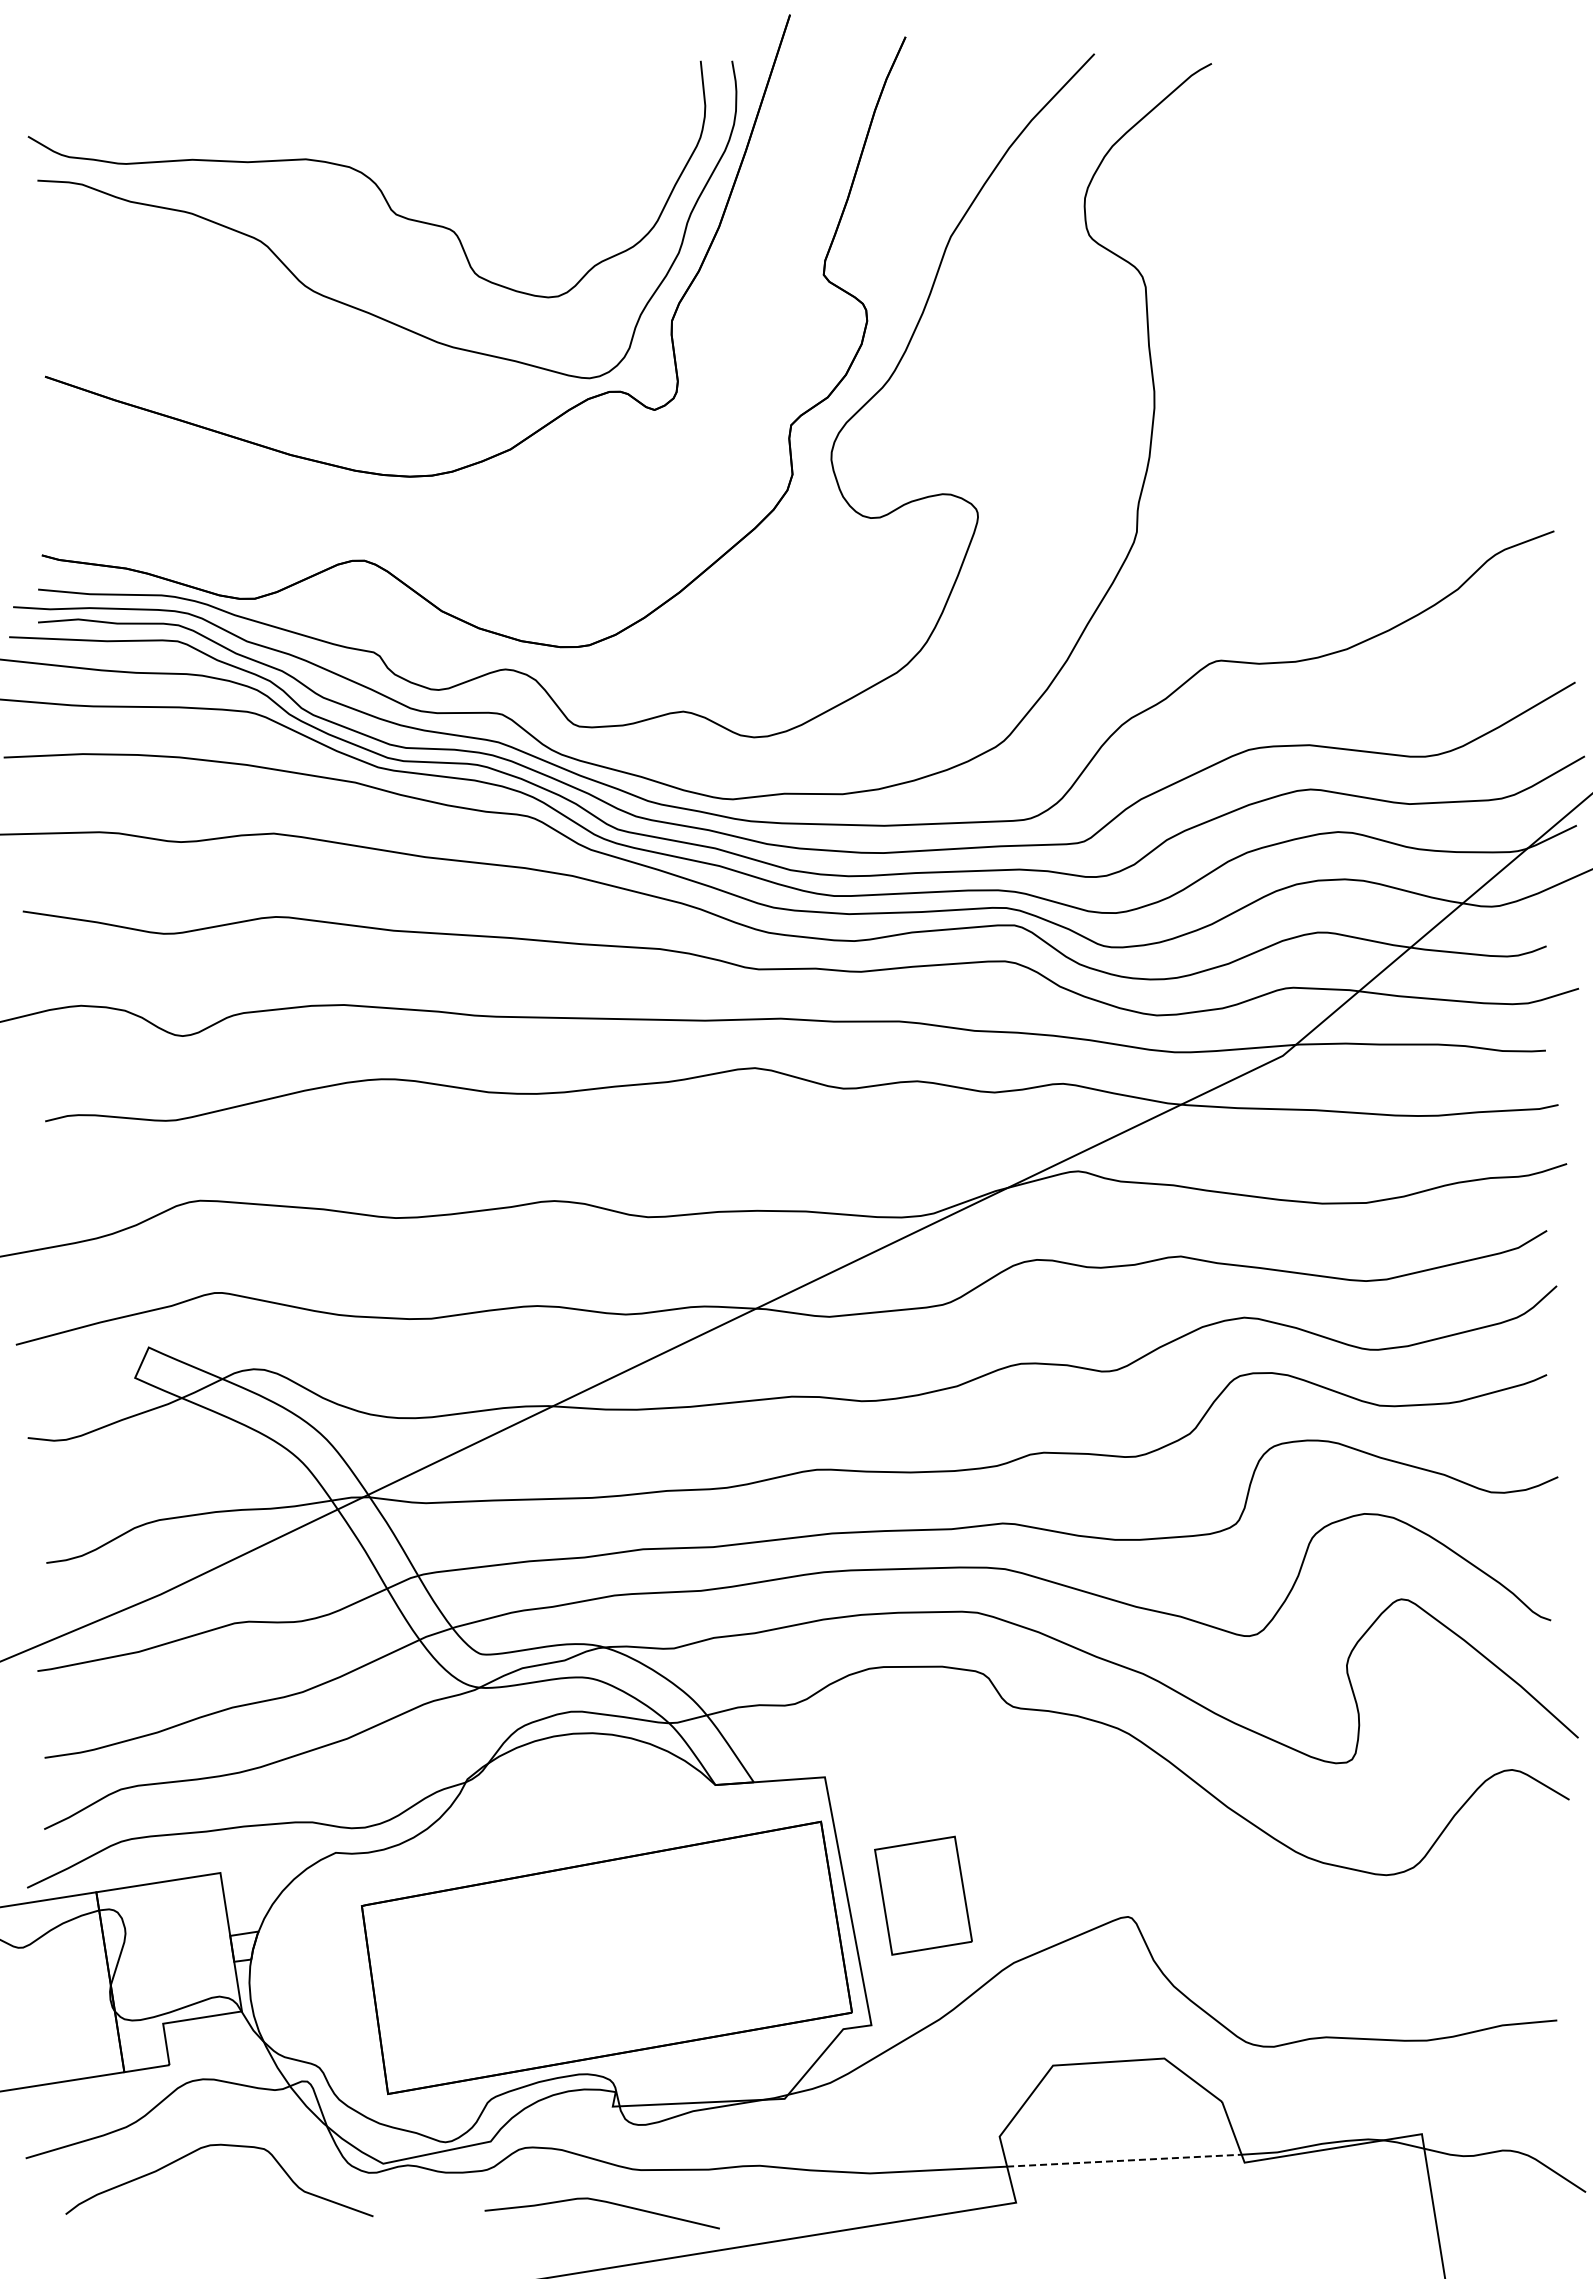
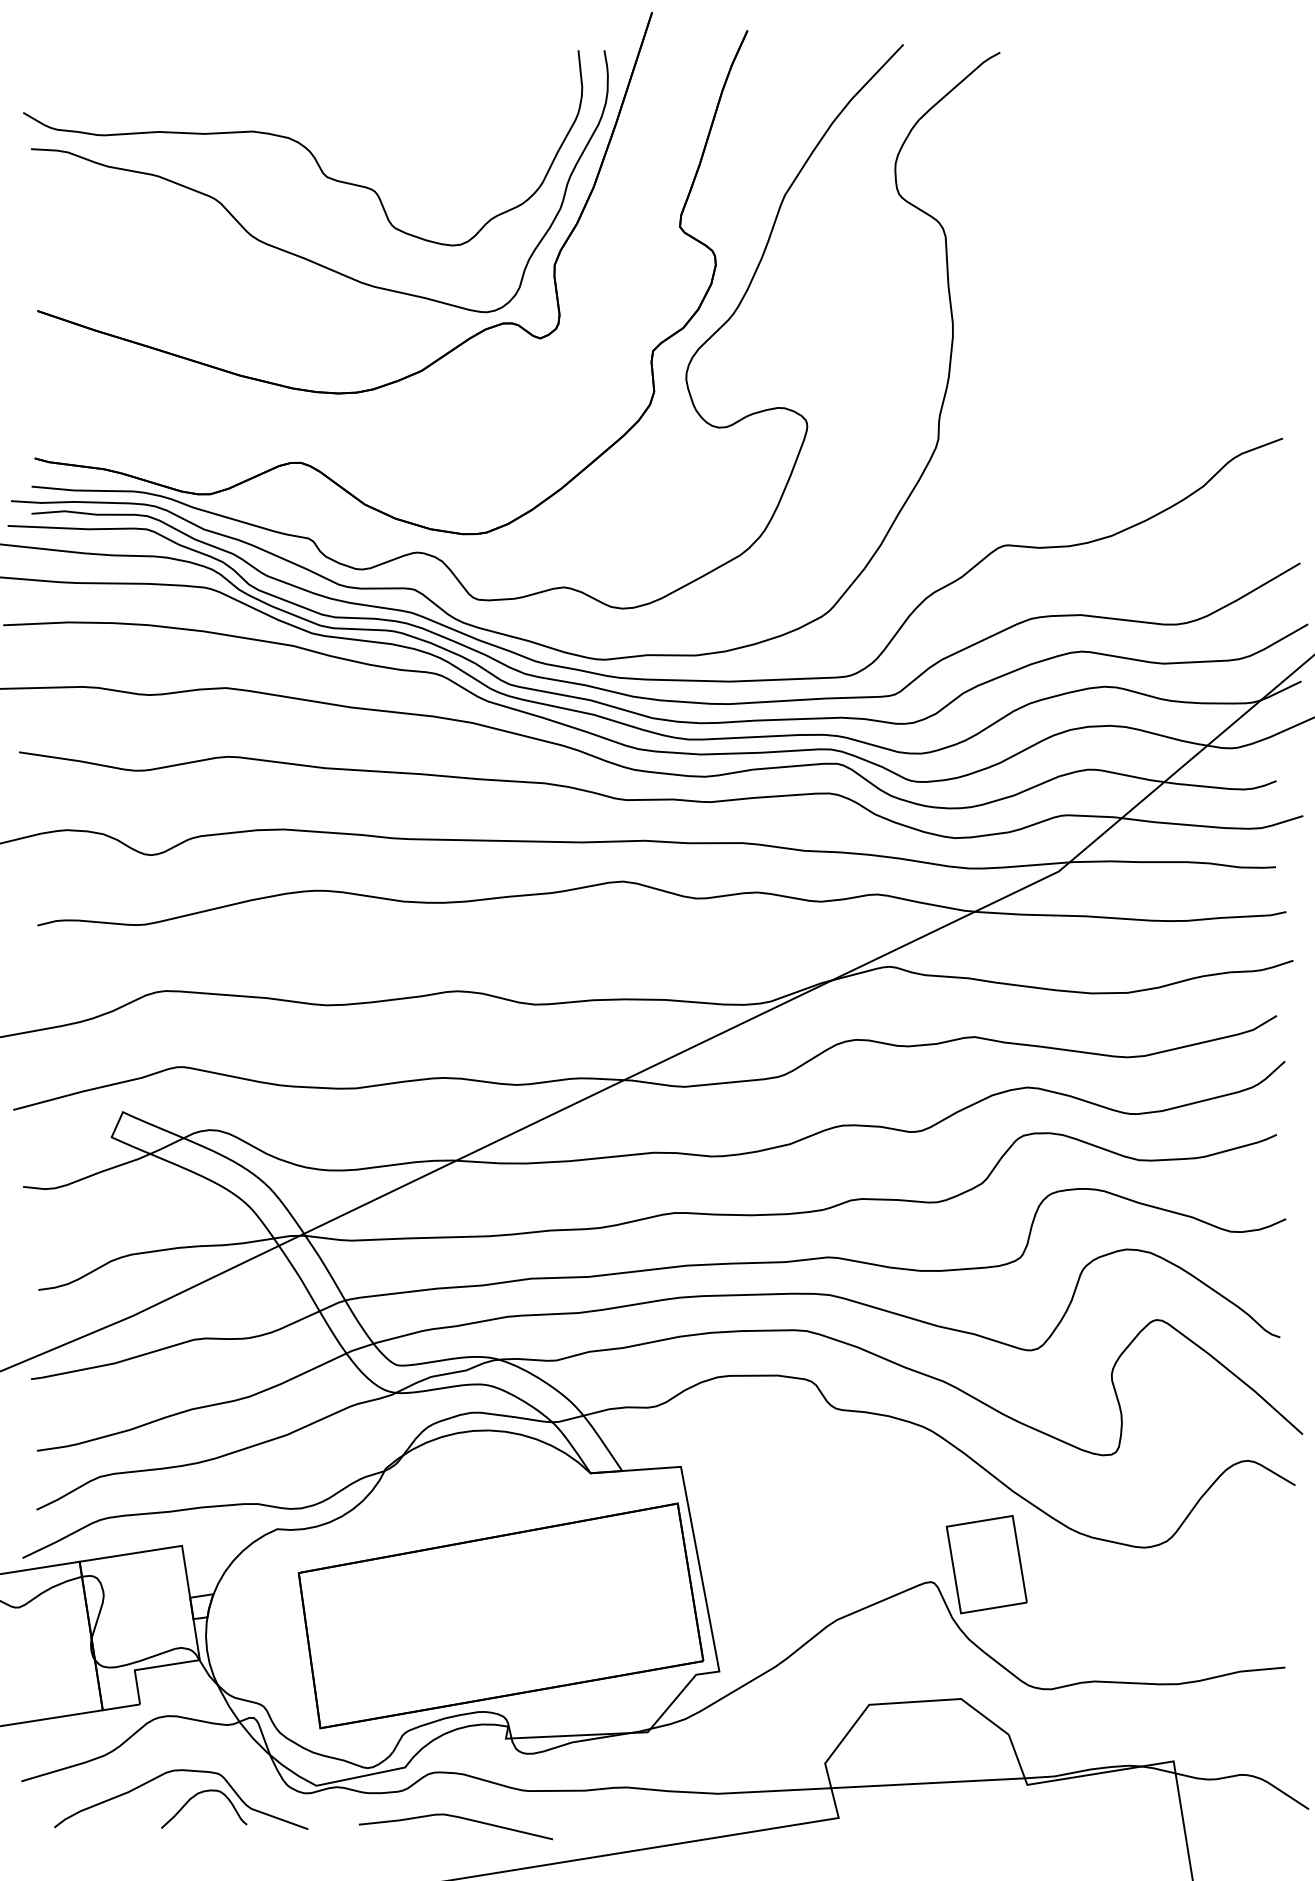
part: (923, 1895) -> (986, 1564), moved
line: (1124, 2160) -> (928, 1783), dashed -> solid
curve: (238, 2175) -> (196, 1795), added
curve: (602, 2202) -> (456, 1817), moved

